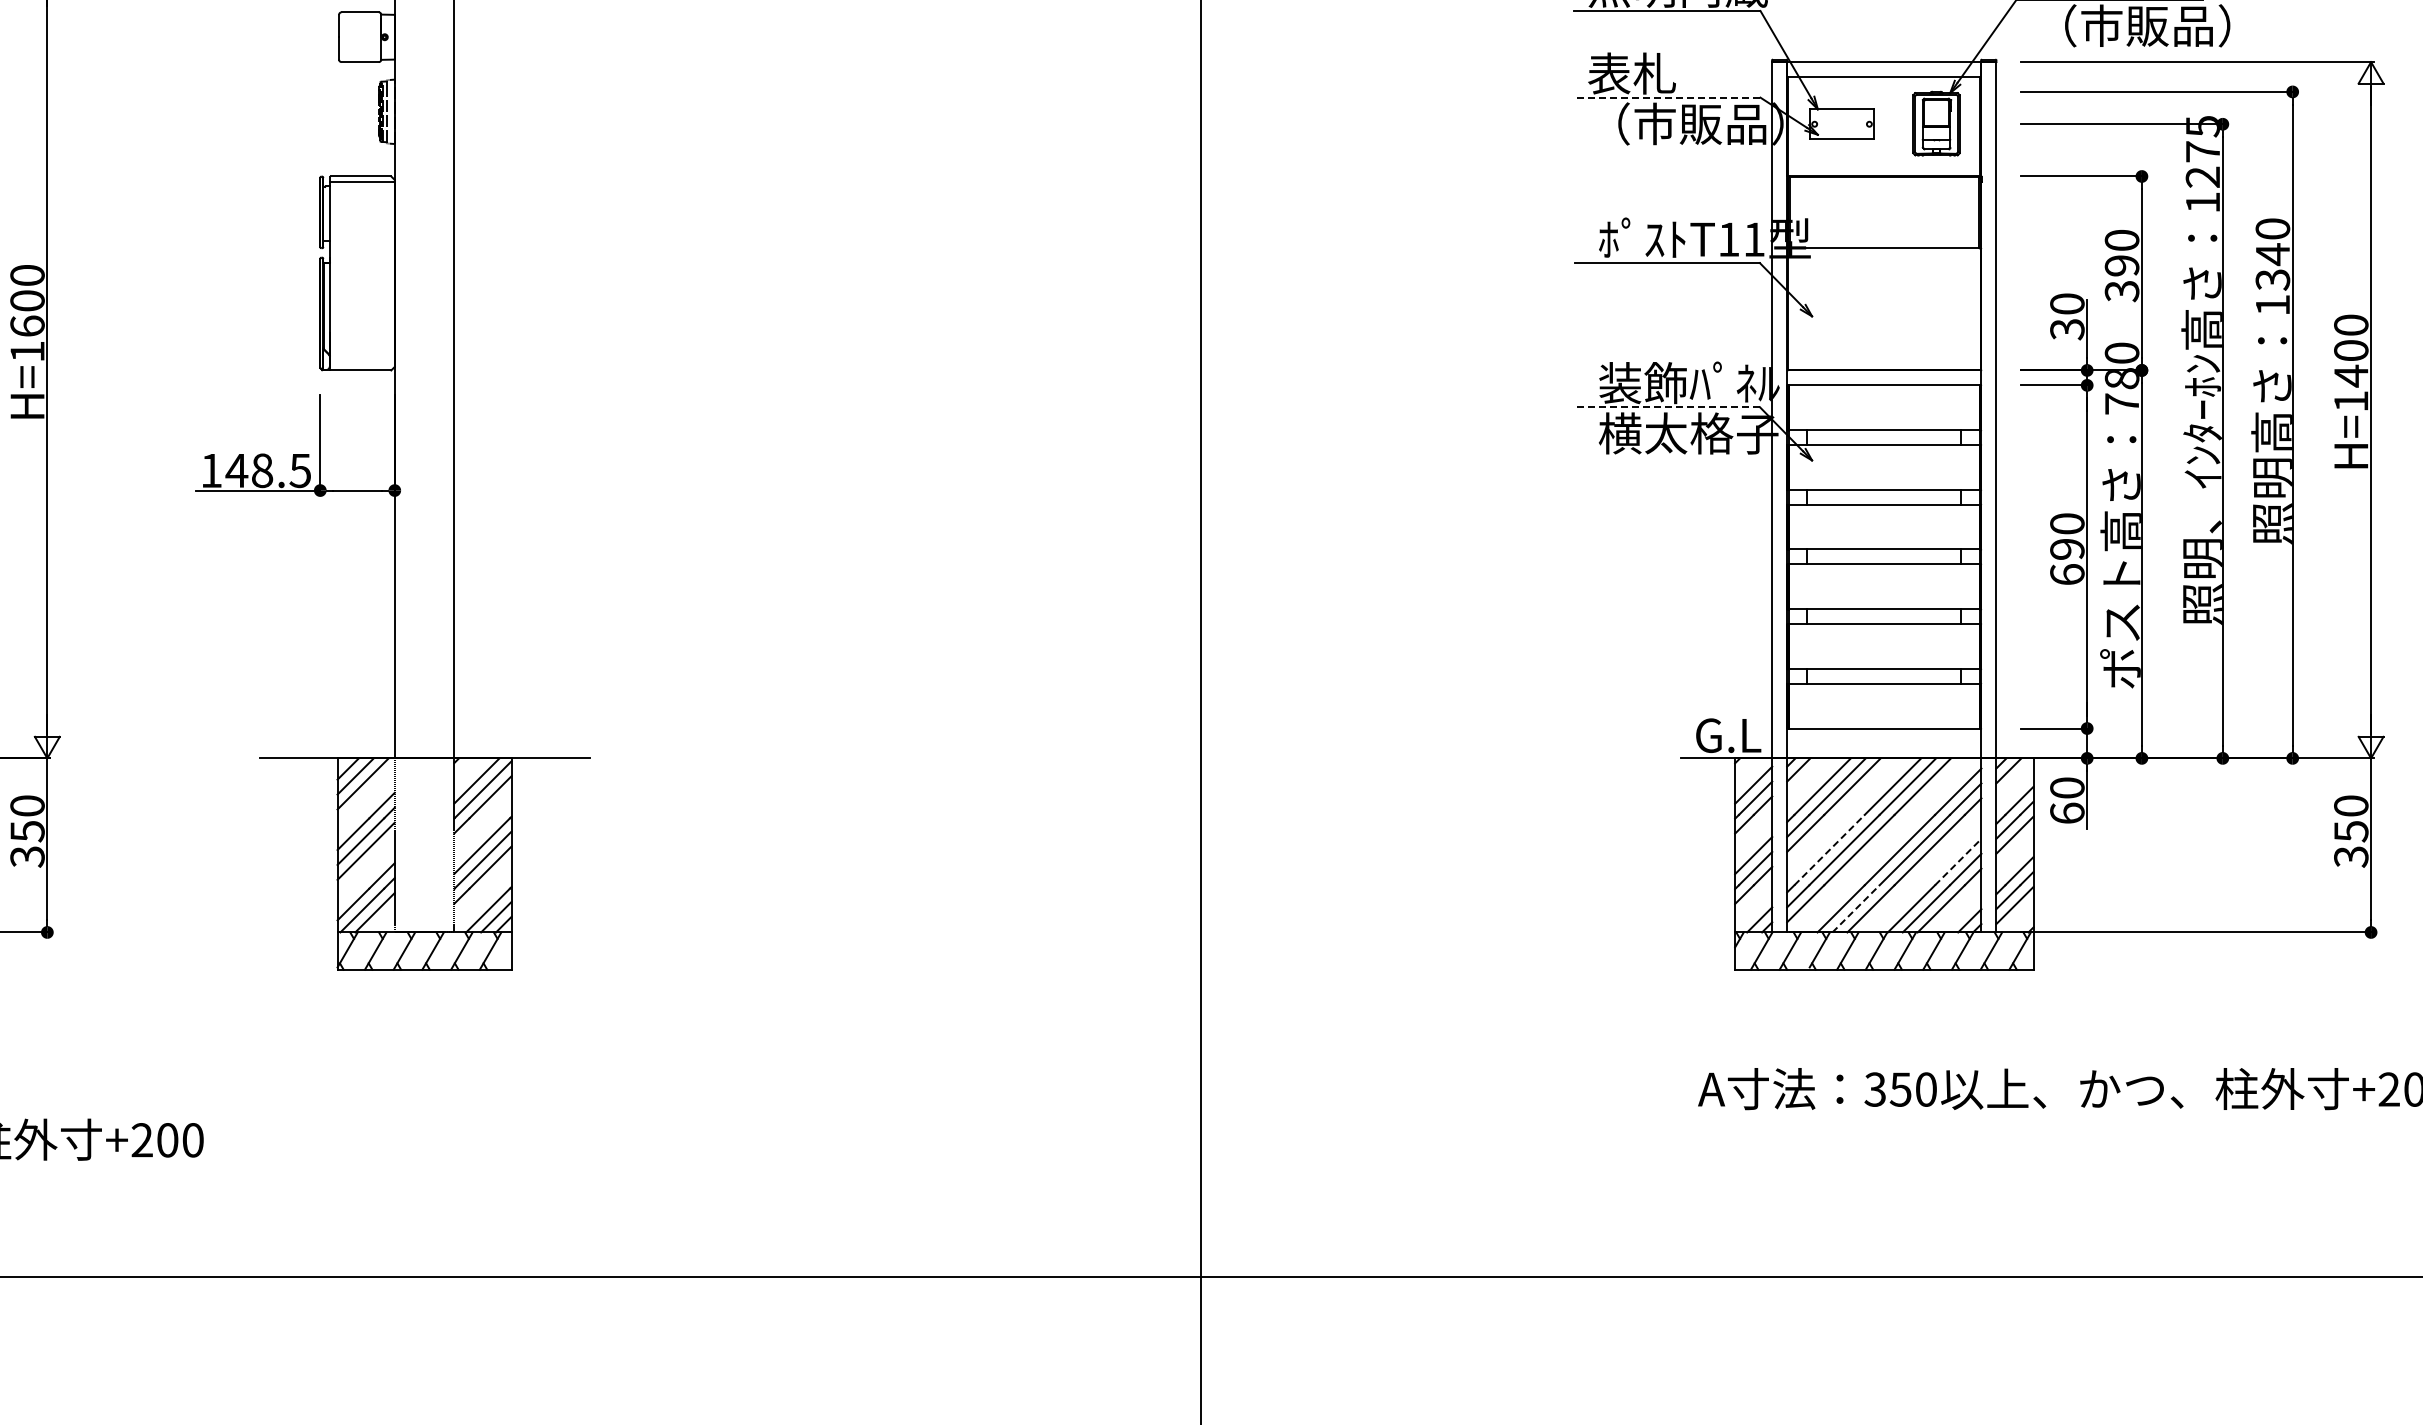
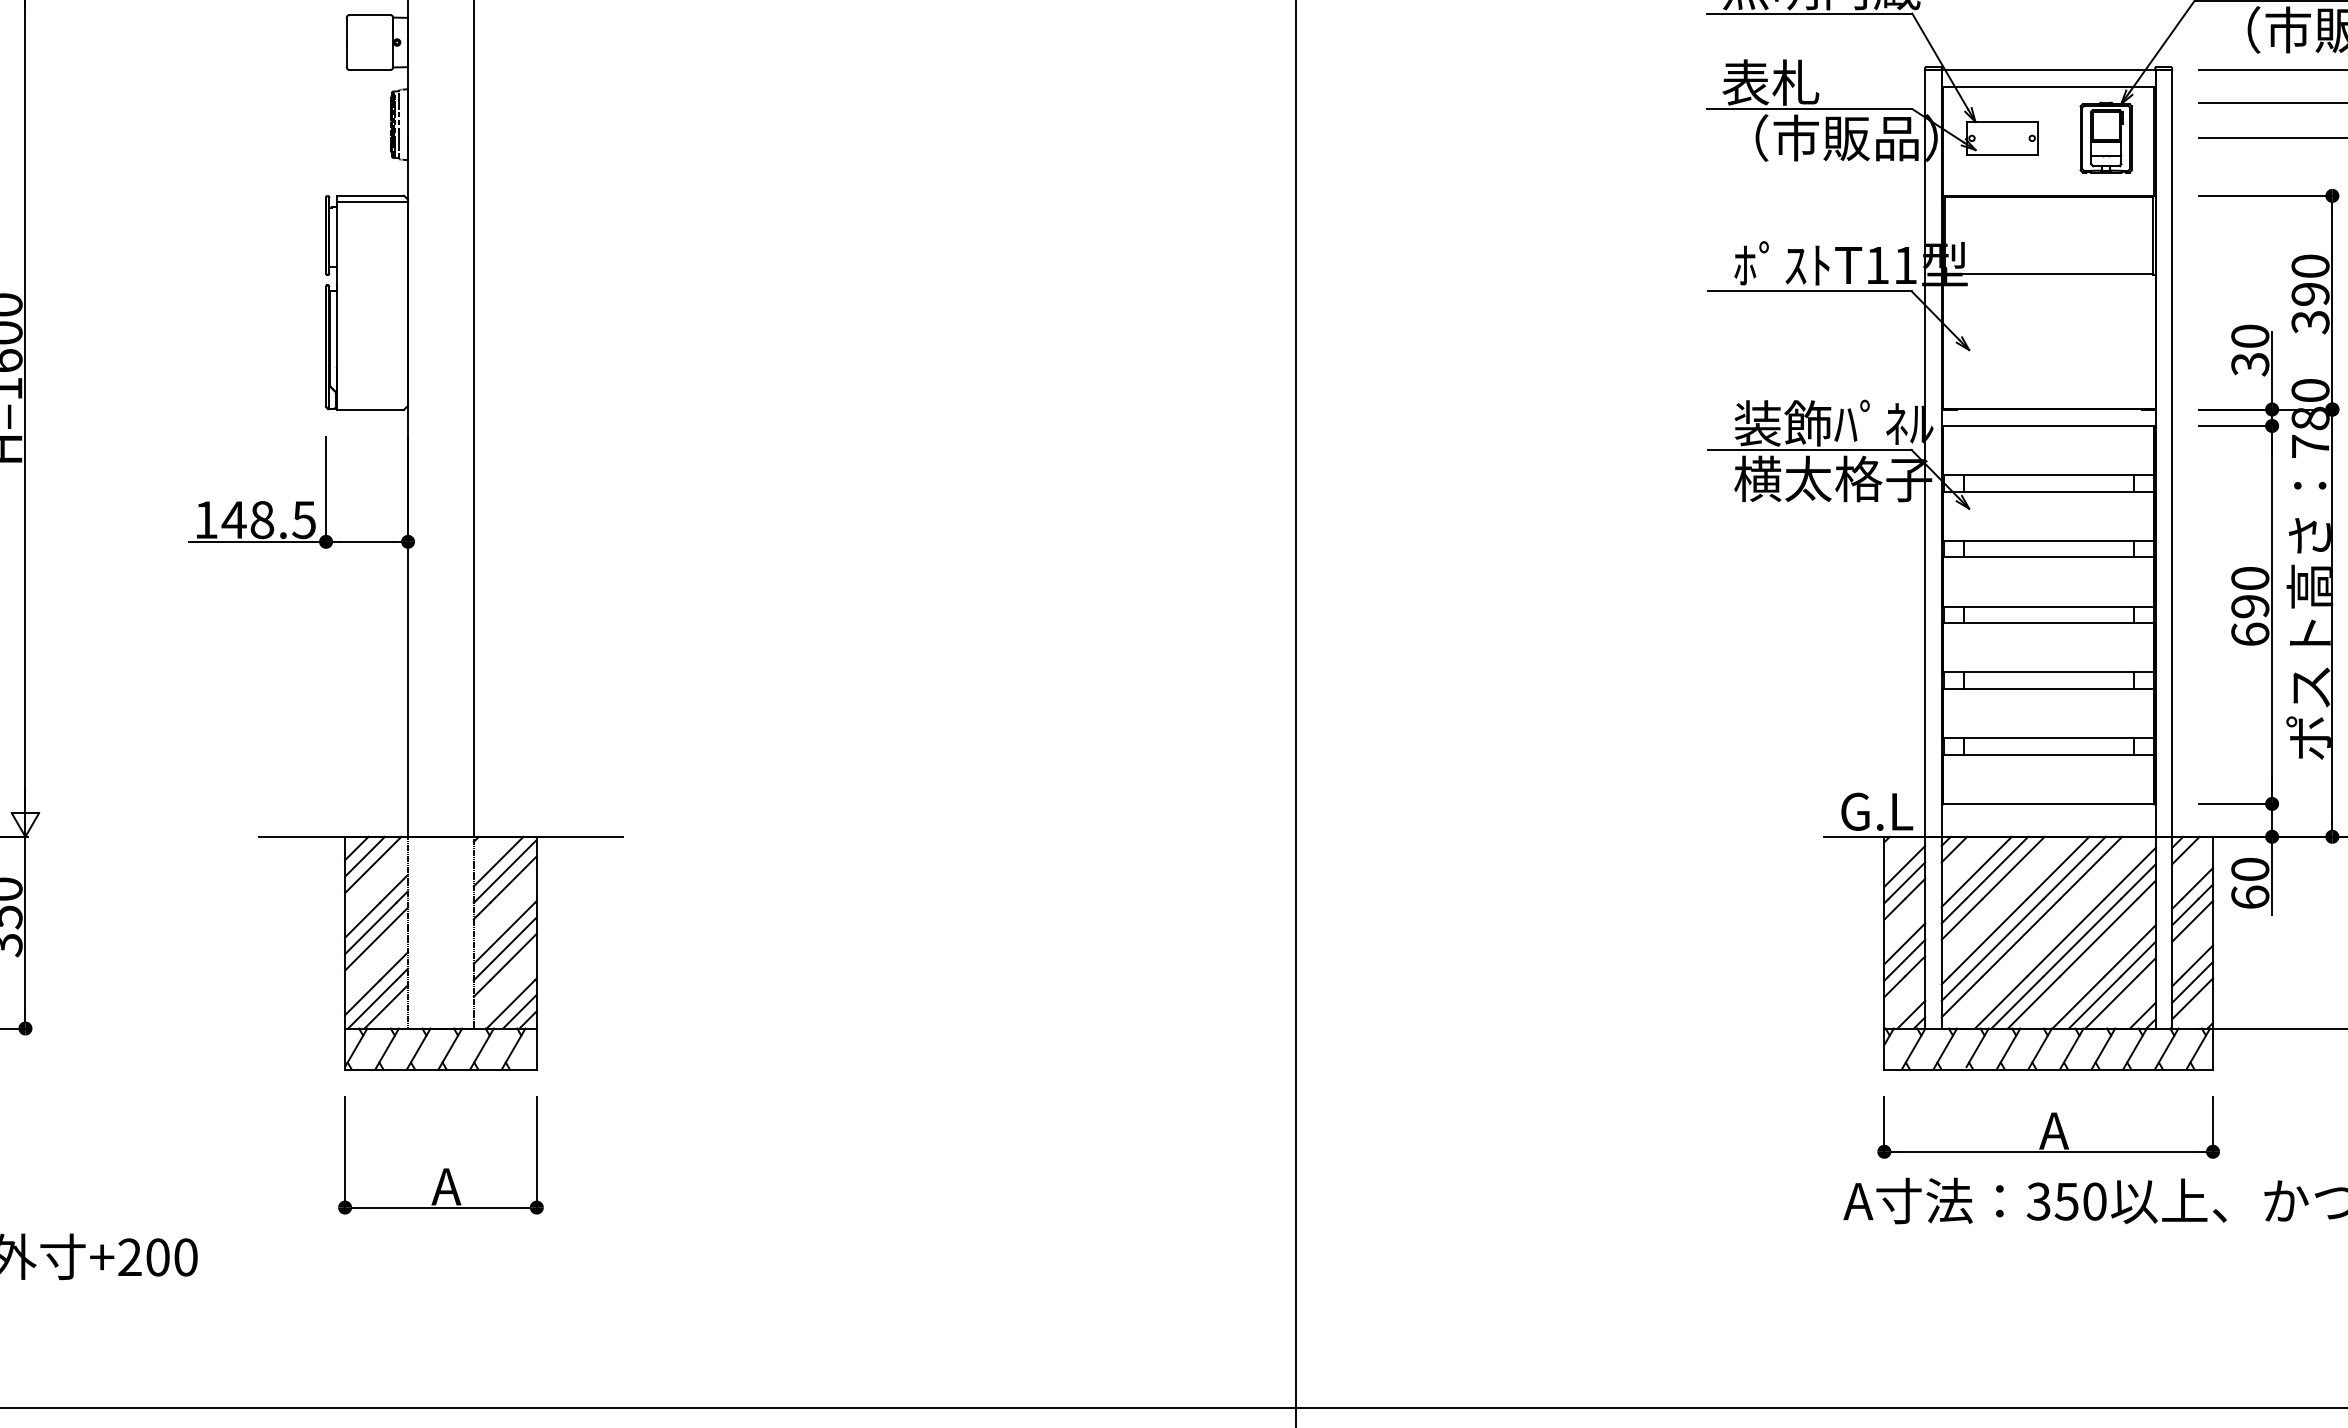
line: (1666, 97) -> (1808, 108), dashed -> solid
line: (1667, 407) -> (1809, 450), dashed -> solid
line: (1829, 850) -> (1988, 938), dashed -> solid
line: (1958, 862) -> (2130, 951), dashed -> solid
line: (1856, 908) -> (2018, 1002), dashed -> solid
part: (1883, 1022) -> (2047, 1127), added
part: (427, 1059) -> (444, 1168), added

